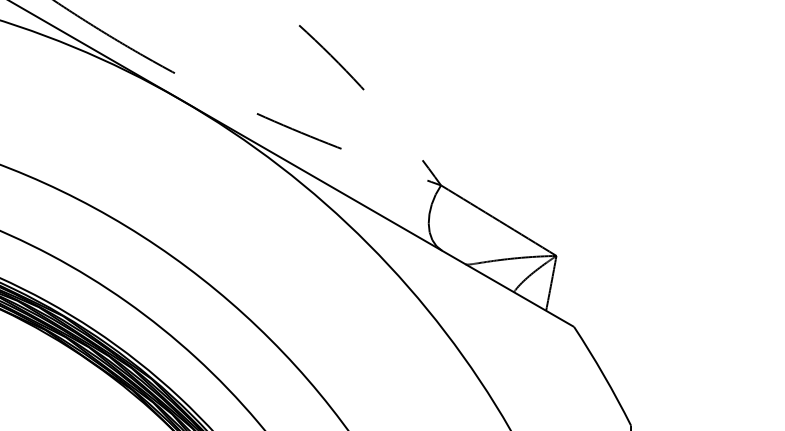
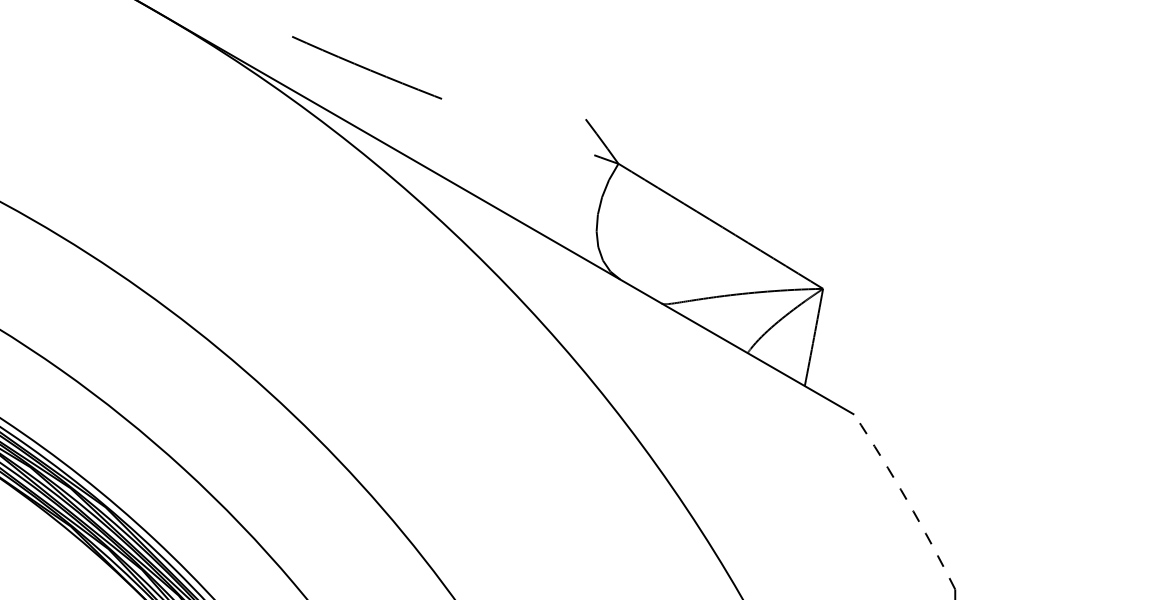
arc: (603, 375) -> (906, 500), solid -> dashed

